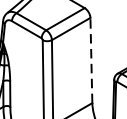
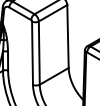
line: (90, 60) -> (67, 36), dashed -> solid

